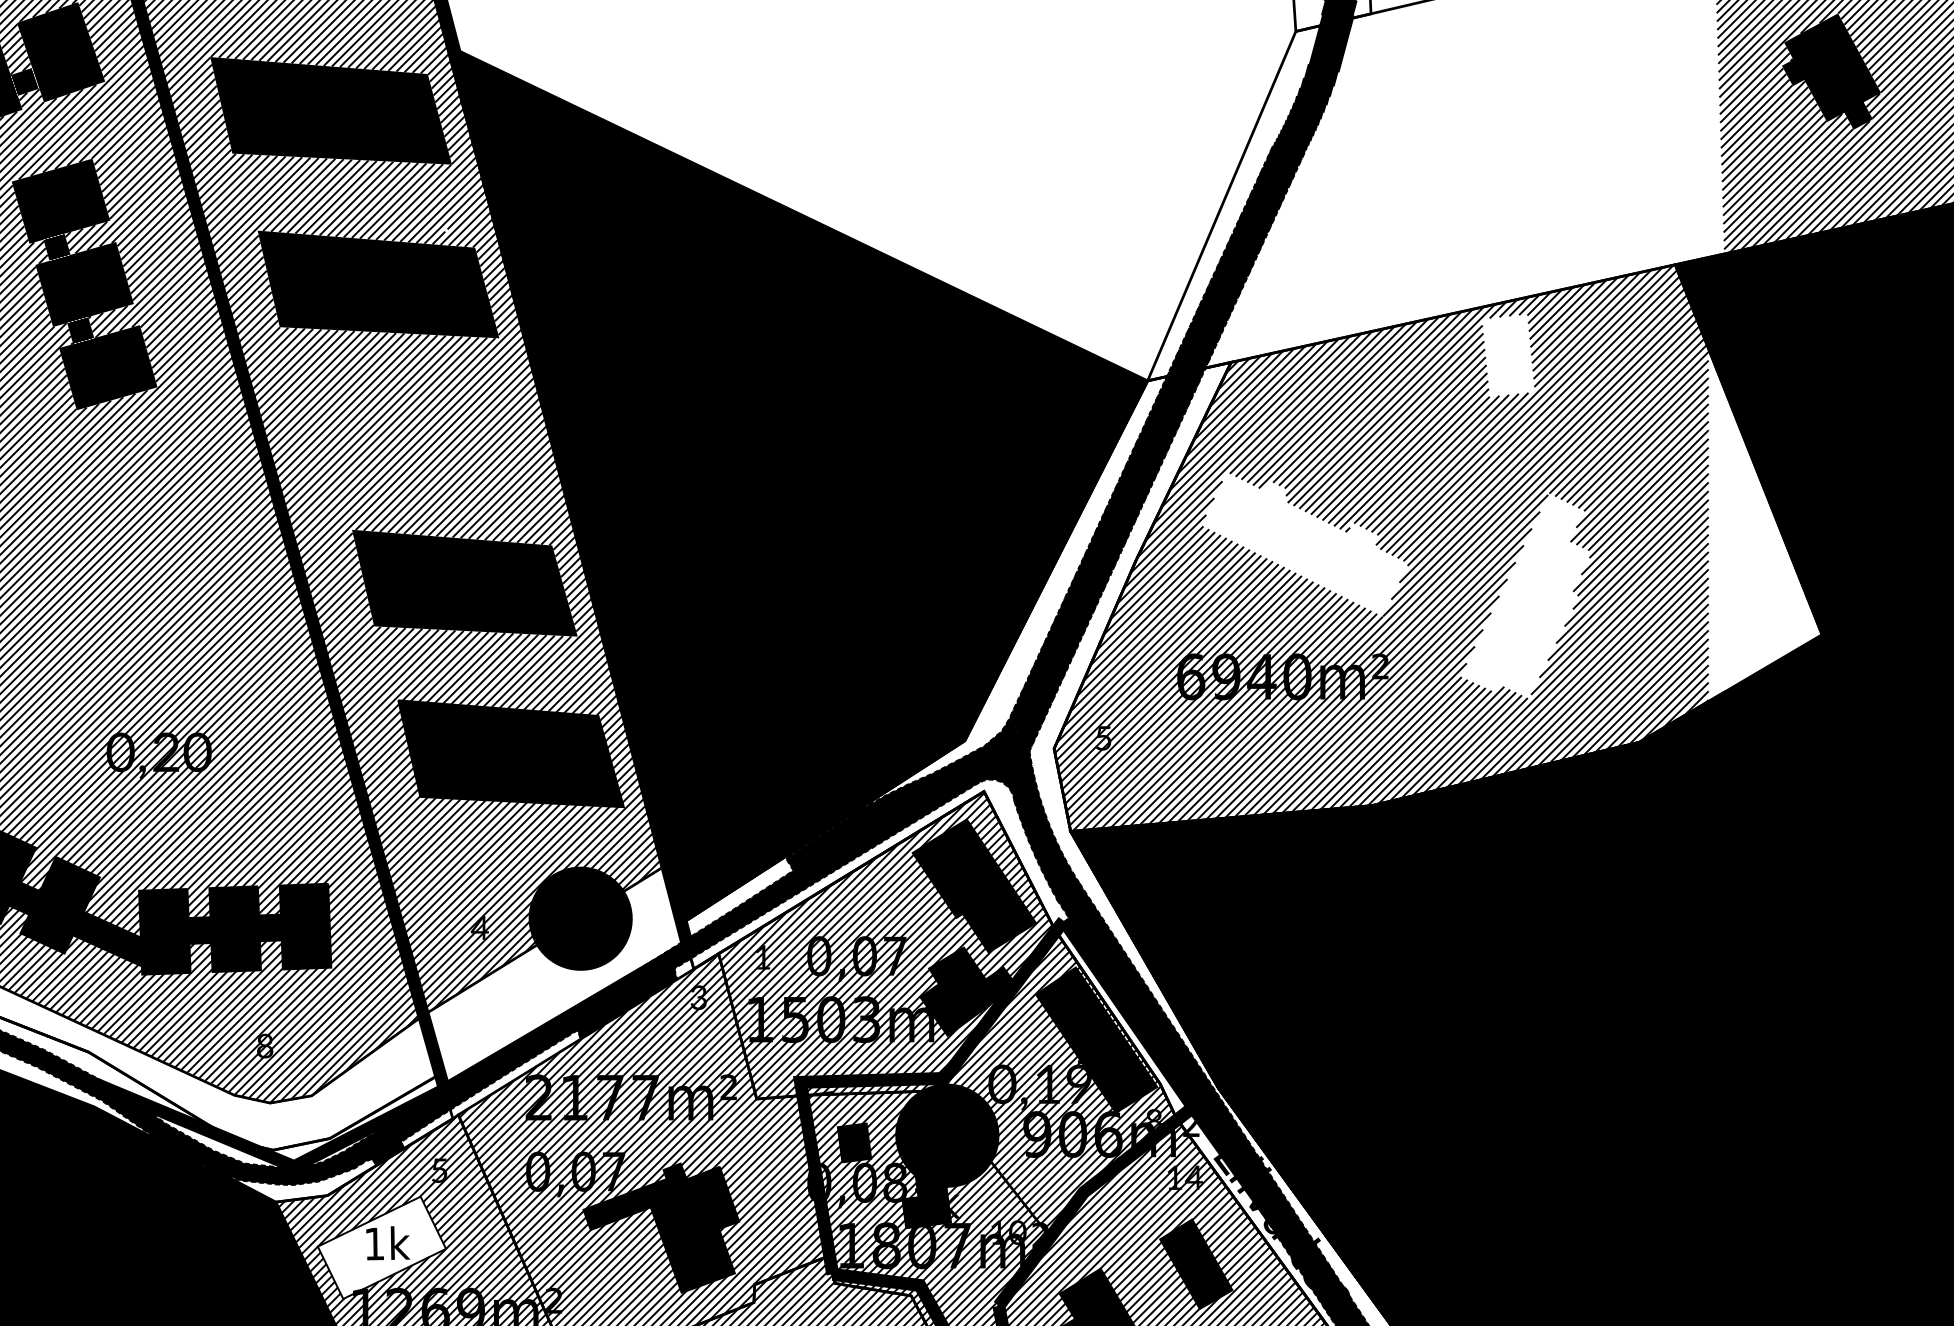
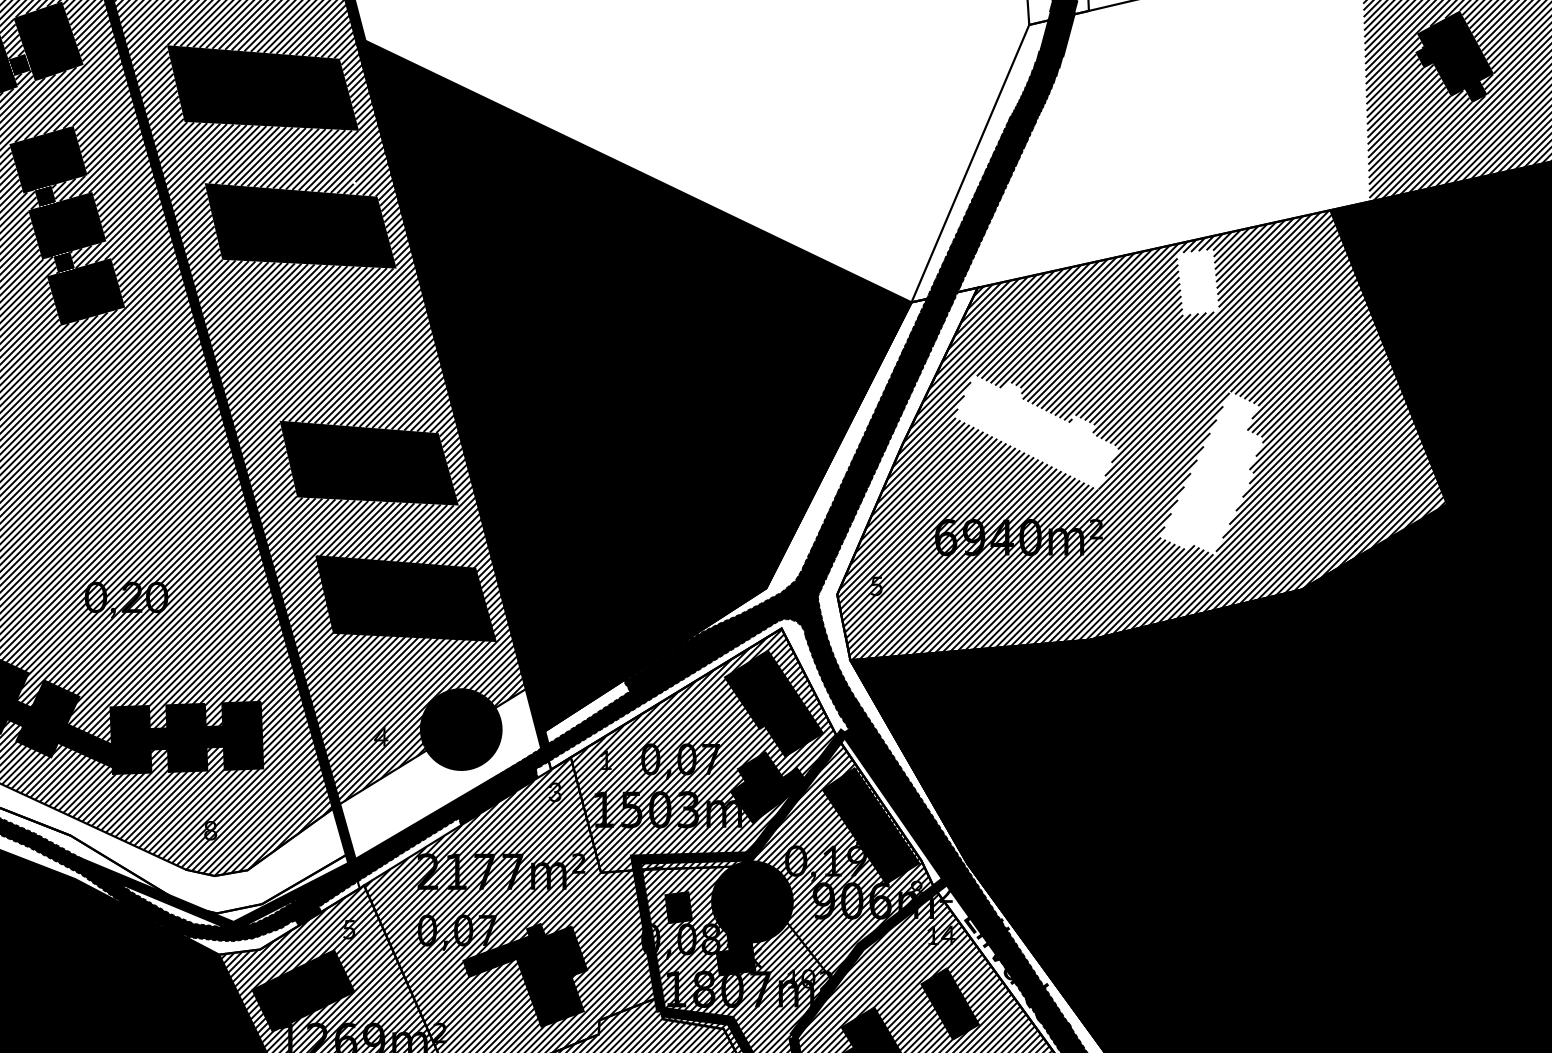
hatch: (1762, 523) -> (1399, 415), added
fill: (381, 1247) -> (303, 990), added

